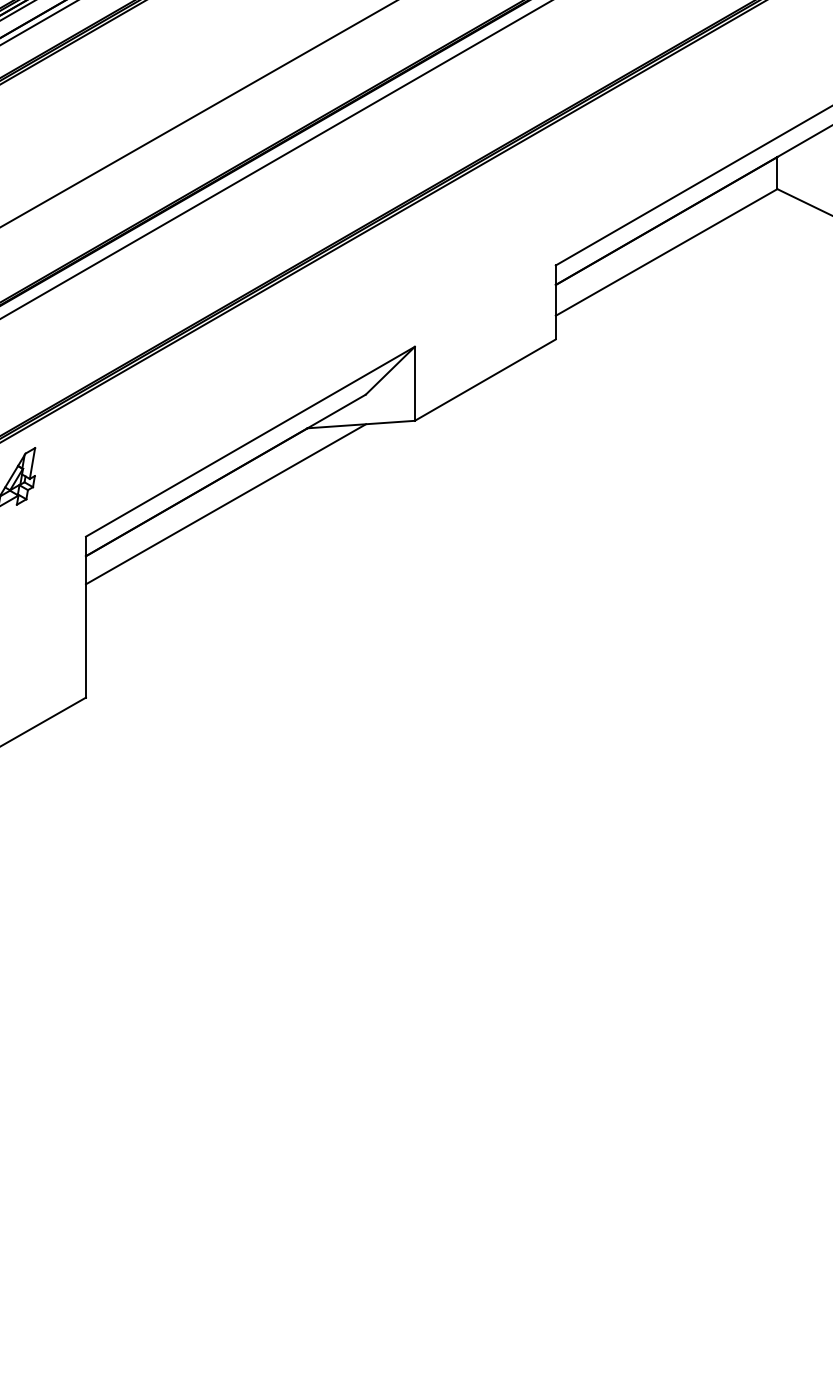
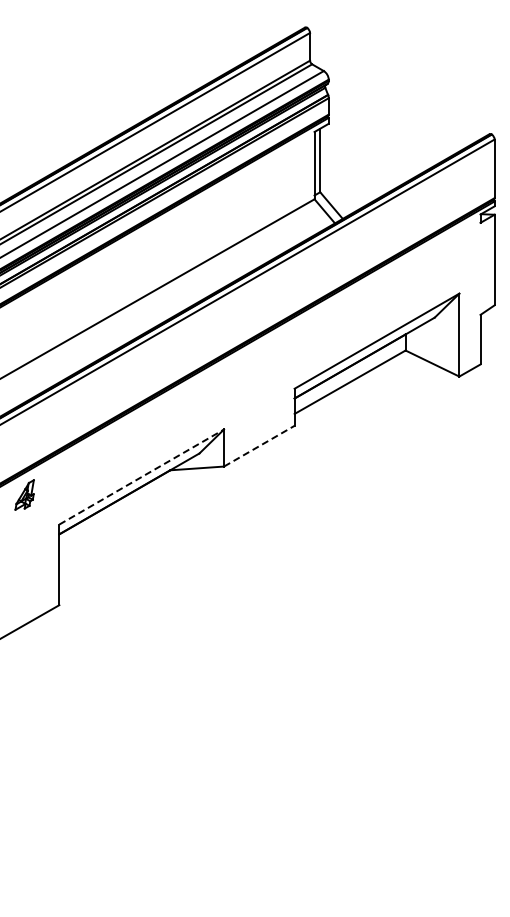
line: (485, 380) -> (259, 446), solid -> dashed
line: (252, 440) -> (142, 476), solid -> dashed
line: (226, 504) -> (129, 508), removed

